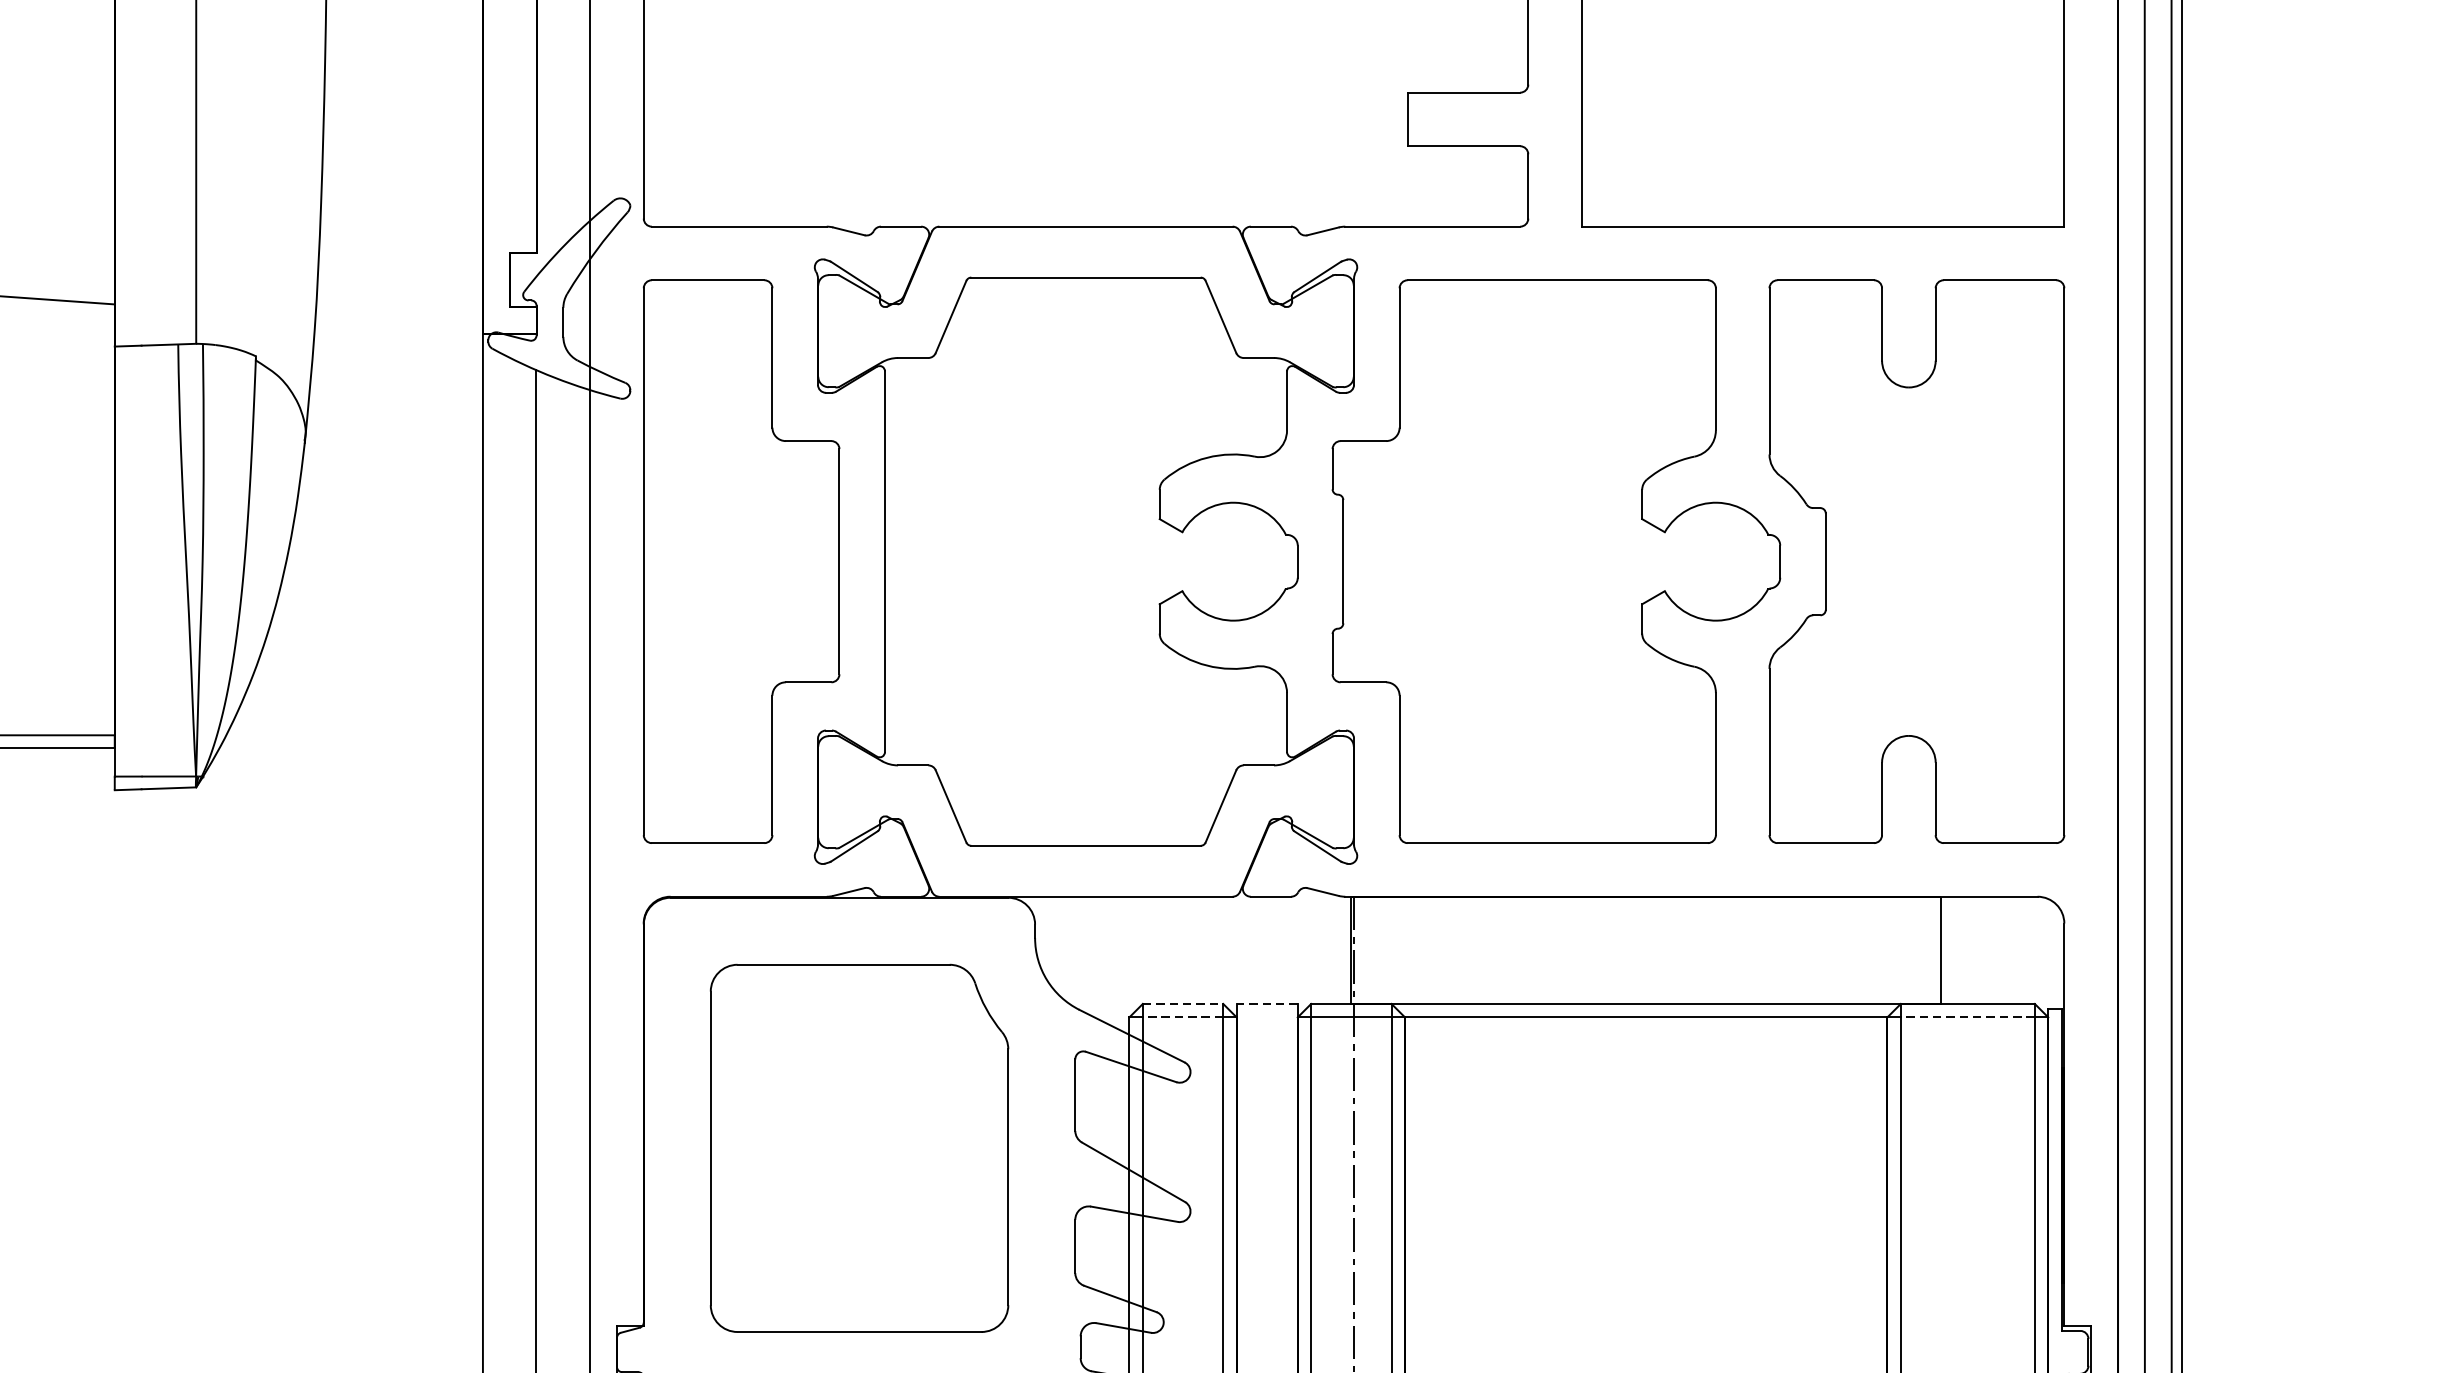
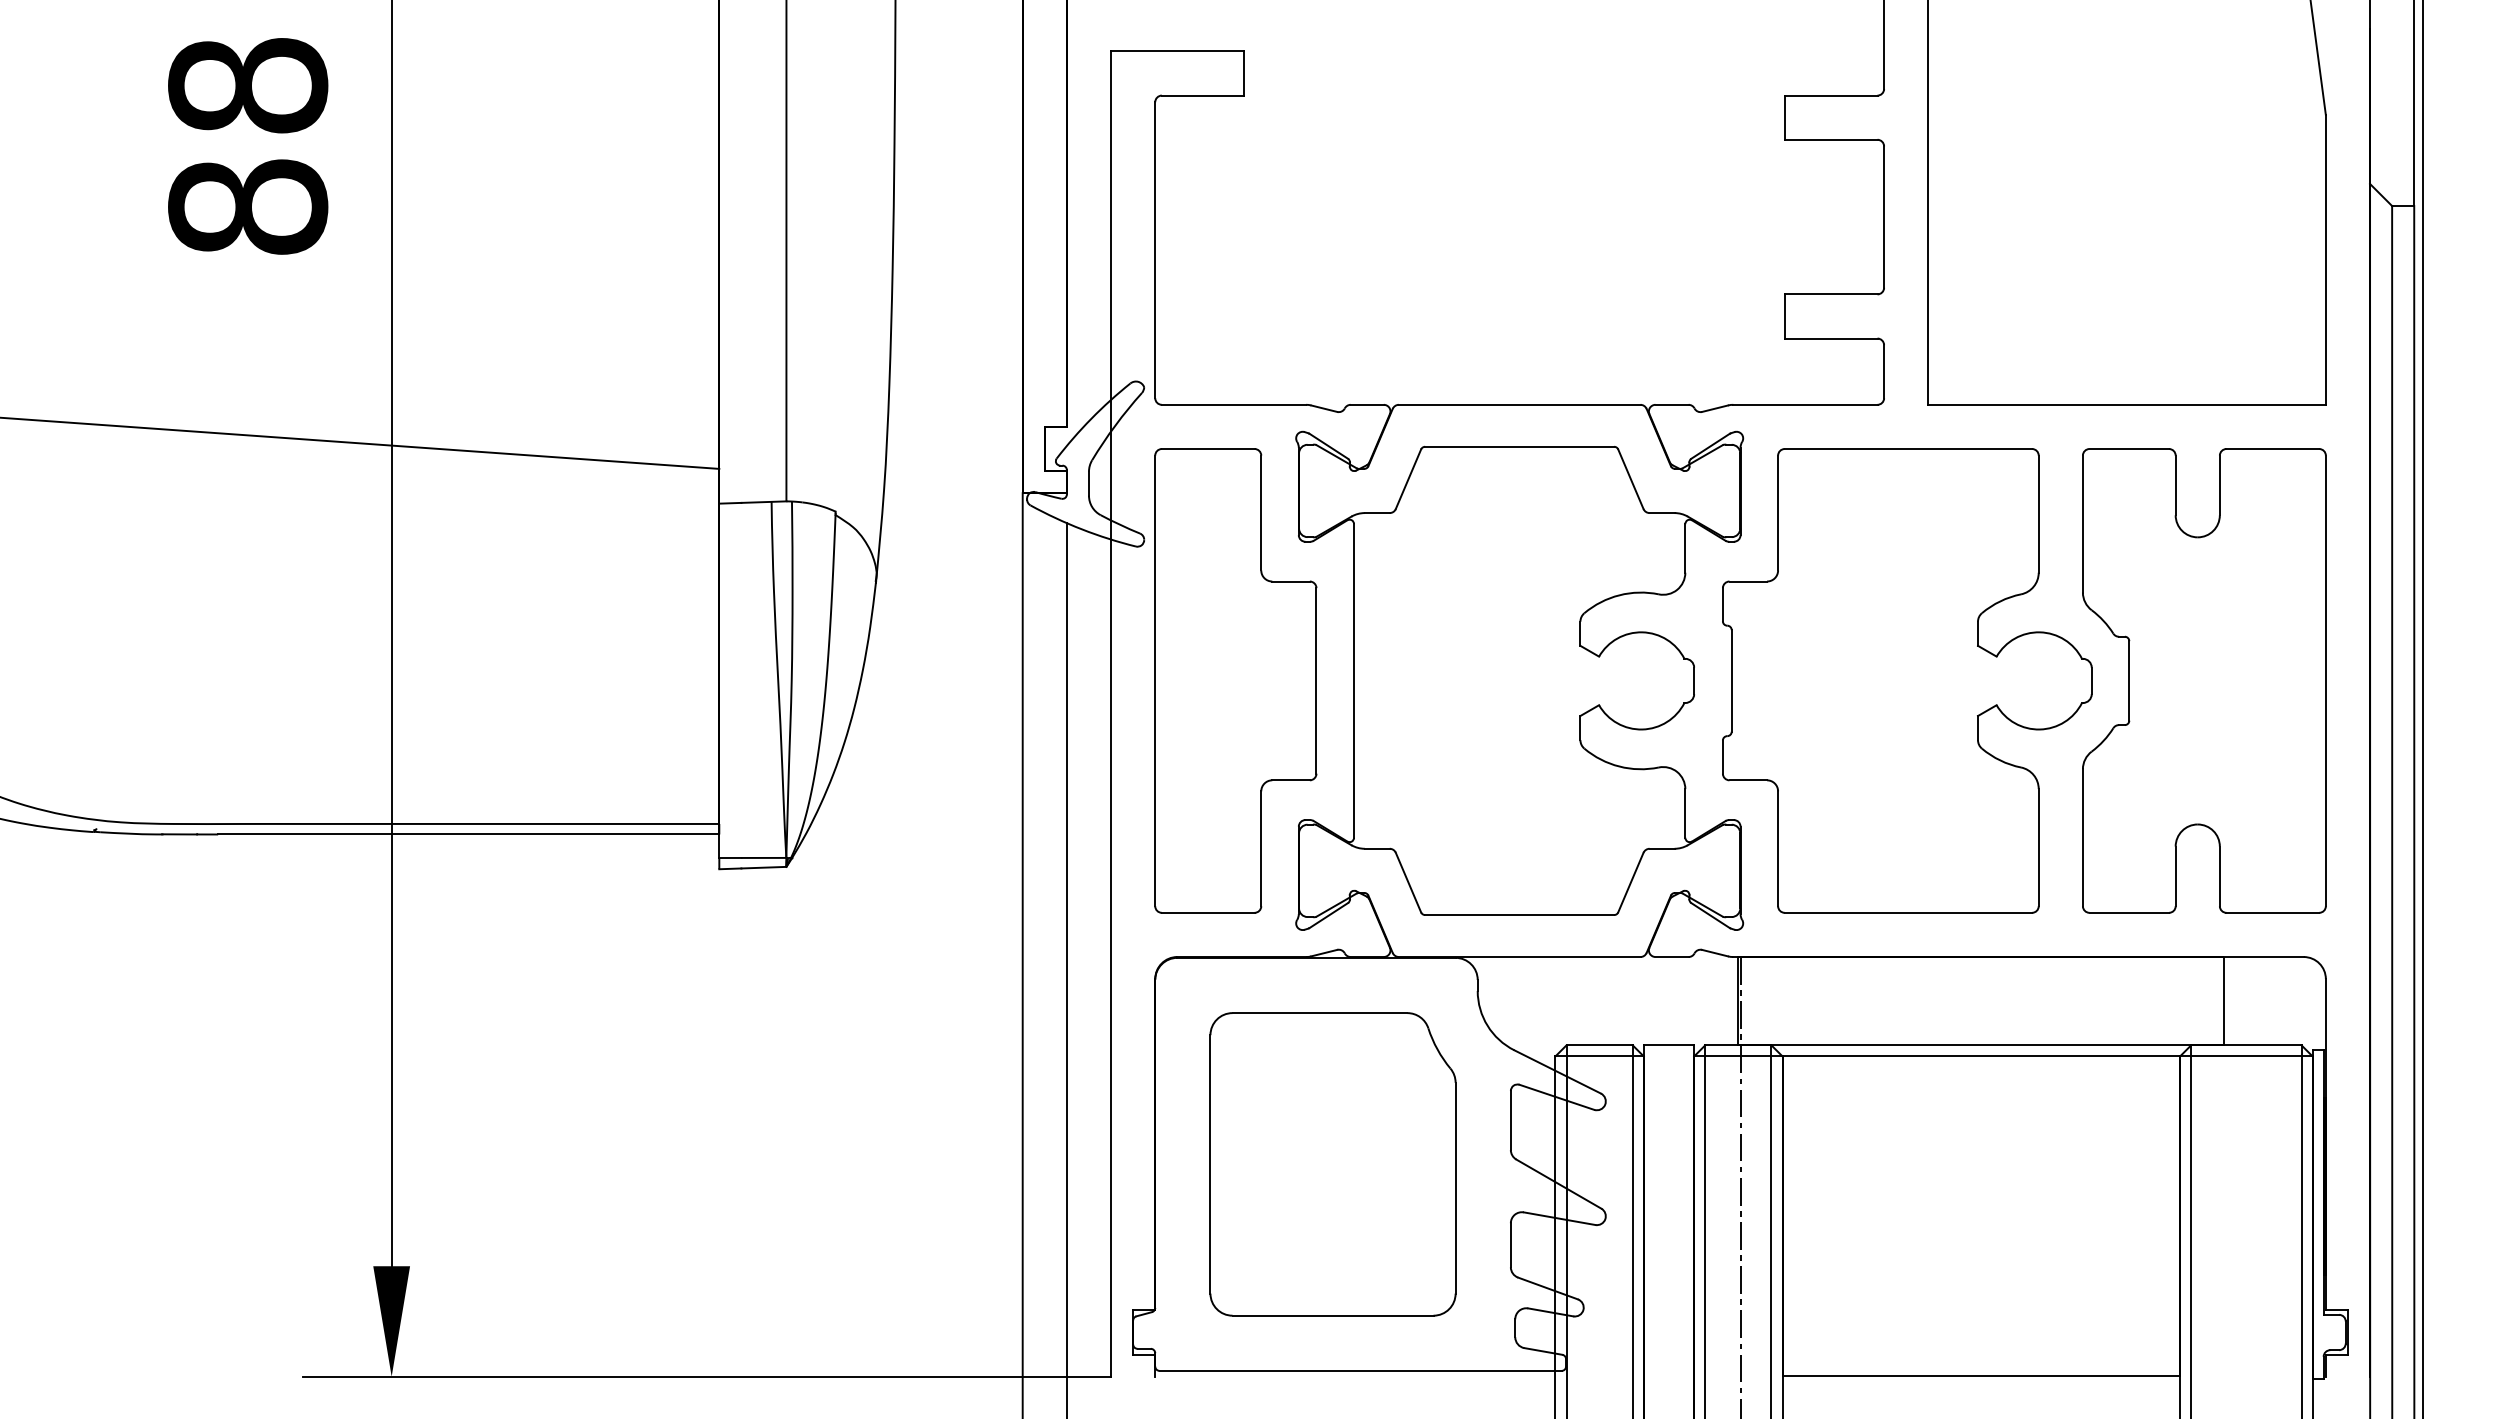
line: (1184, 1004) -> (1600, 1045), dashed -> solid
line: (1266, 1004) -> (1668, 1045), dashed -> solid
line: (1182, 1017) -> (1599, 1056), dashed -> solid
line: (1966, 1017) -> (2245, 1056), dashed -> solid

